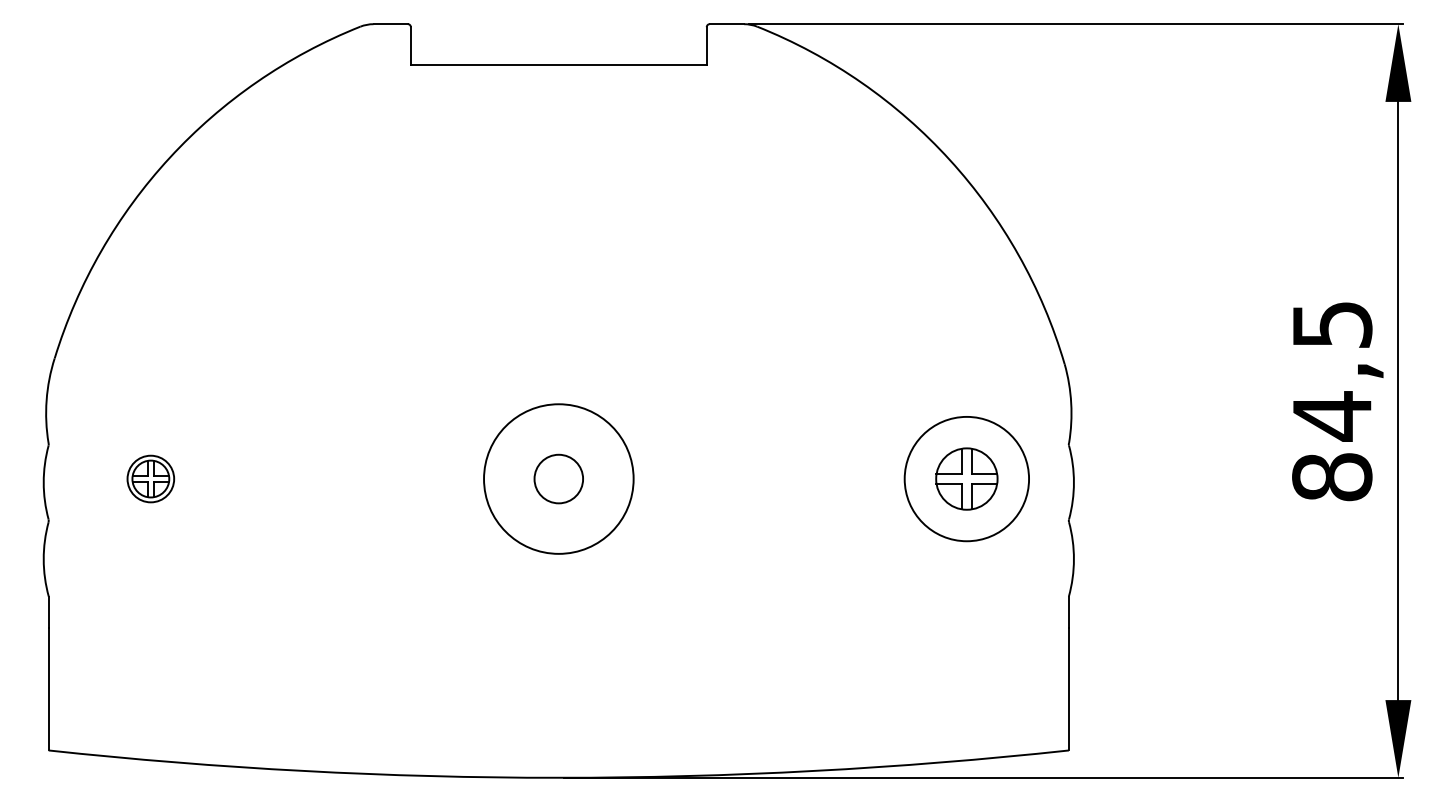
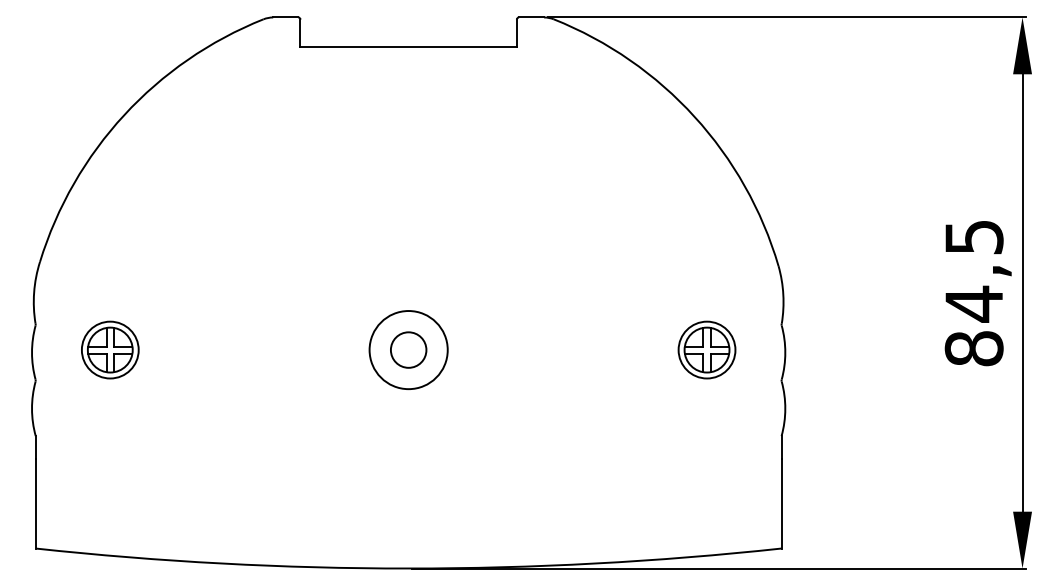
part: (150, 478) -> (110, 349), size x1.67
circle: (558, 478) -> (408, 349), size x0.71
circle: (966, 478) -> (706, 349), size x0.62

